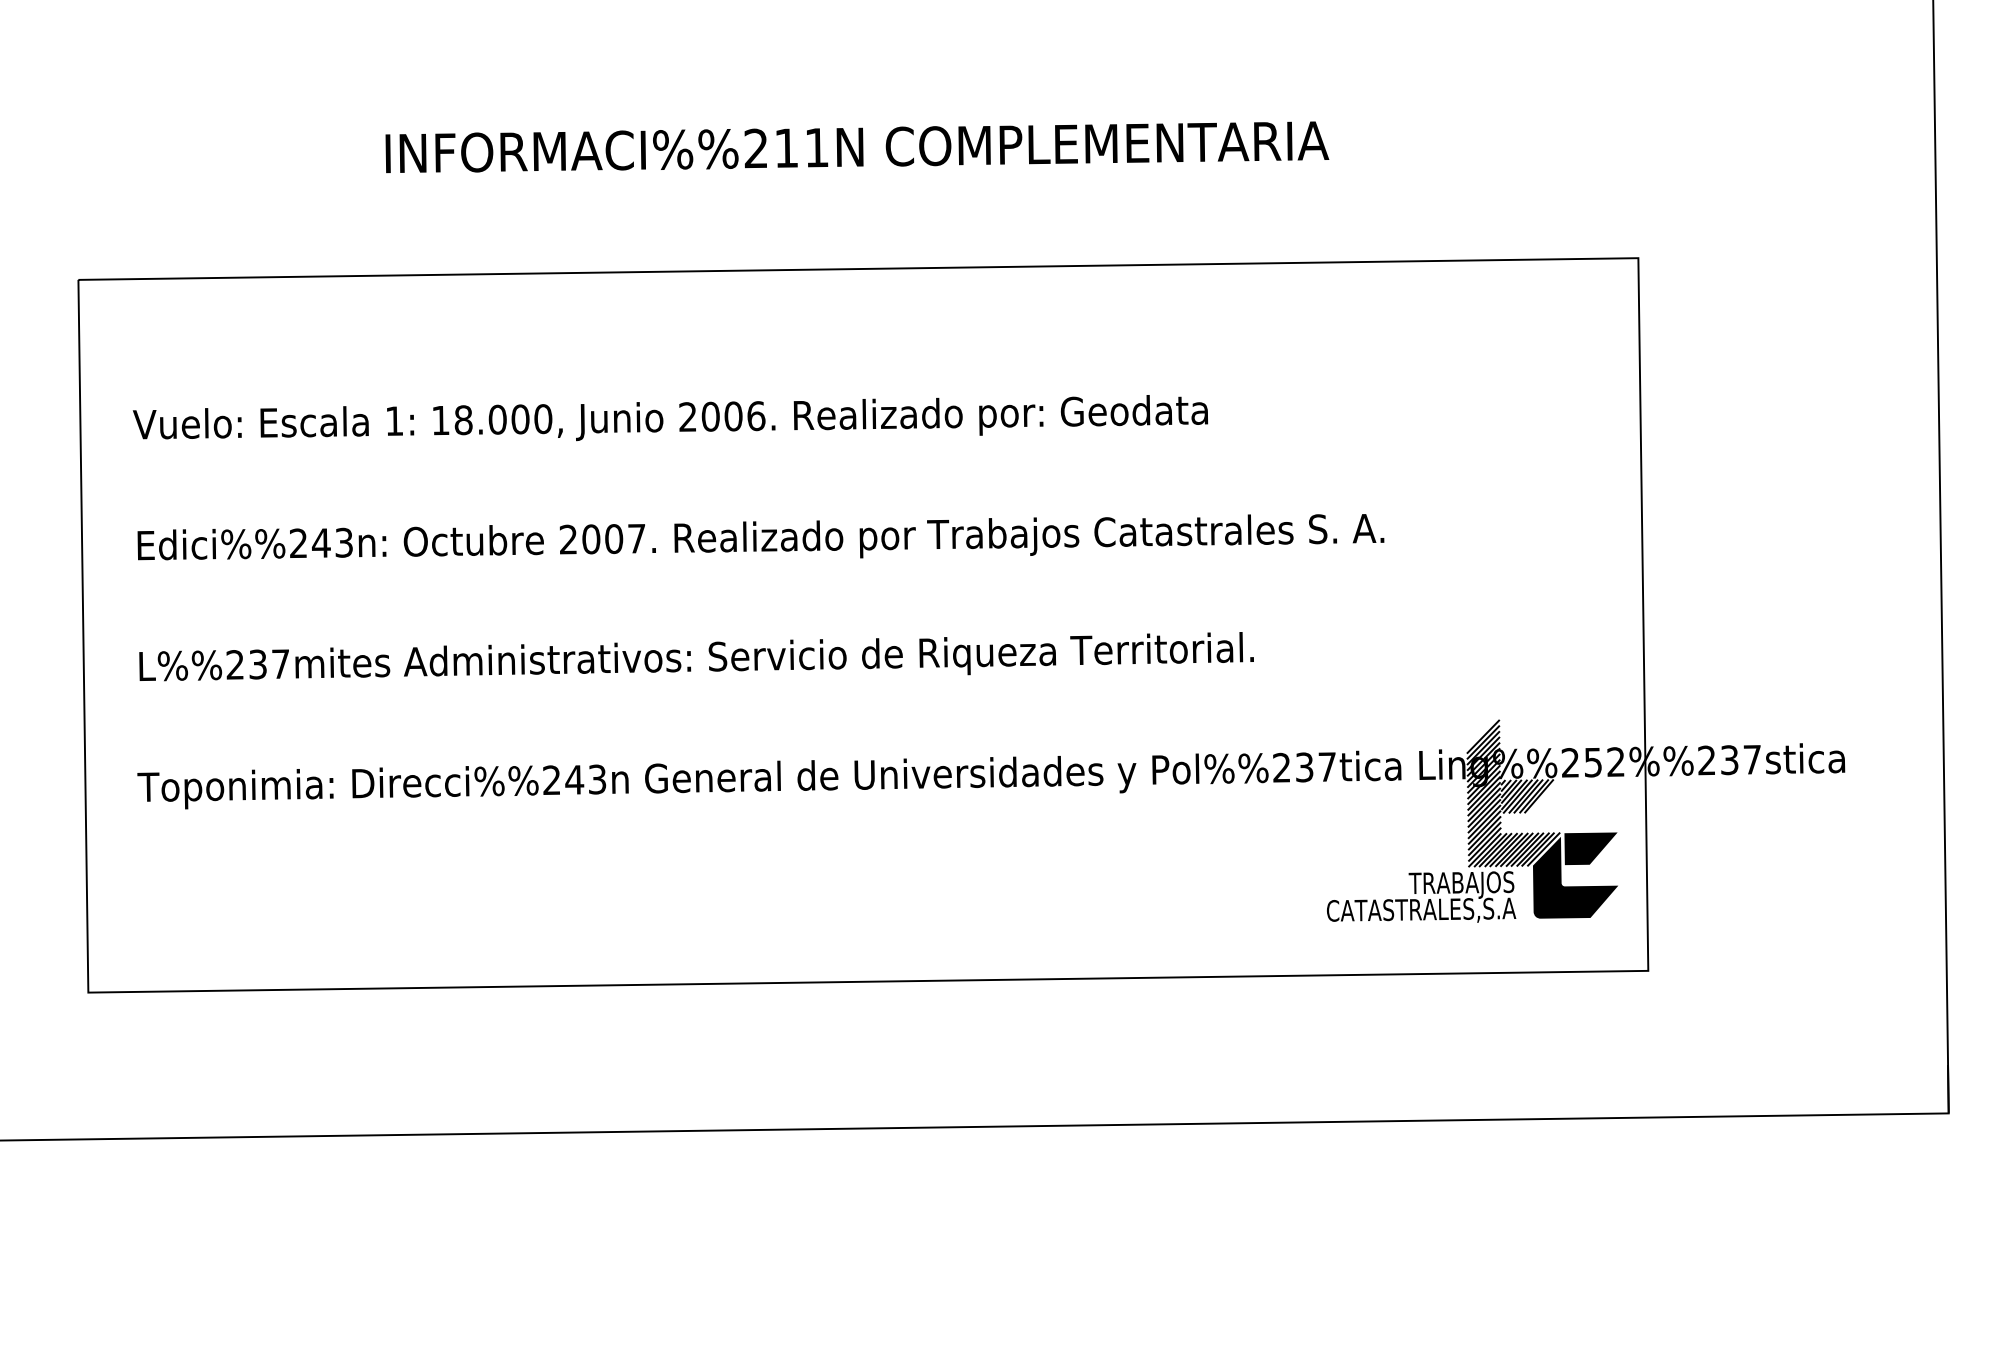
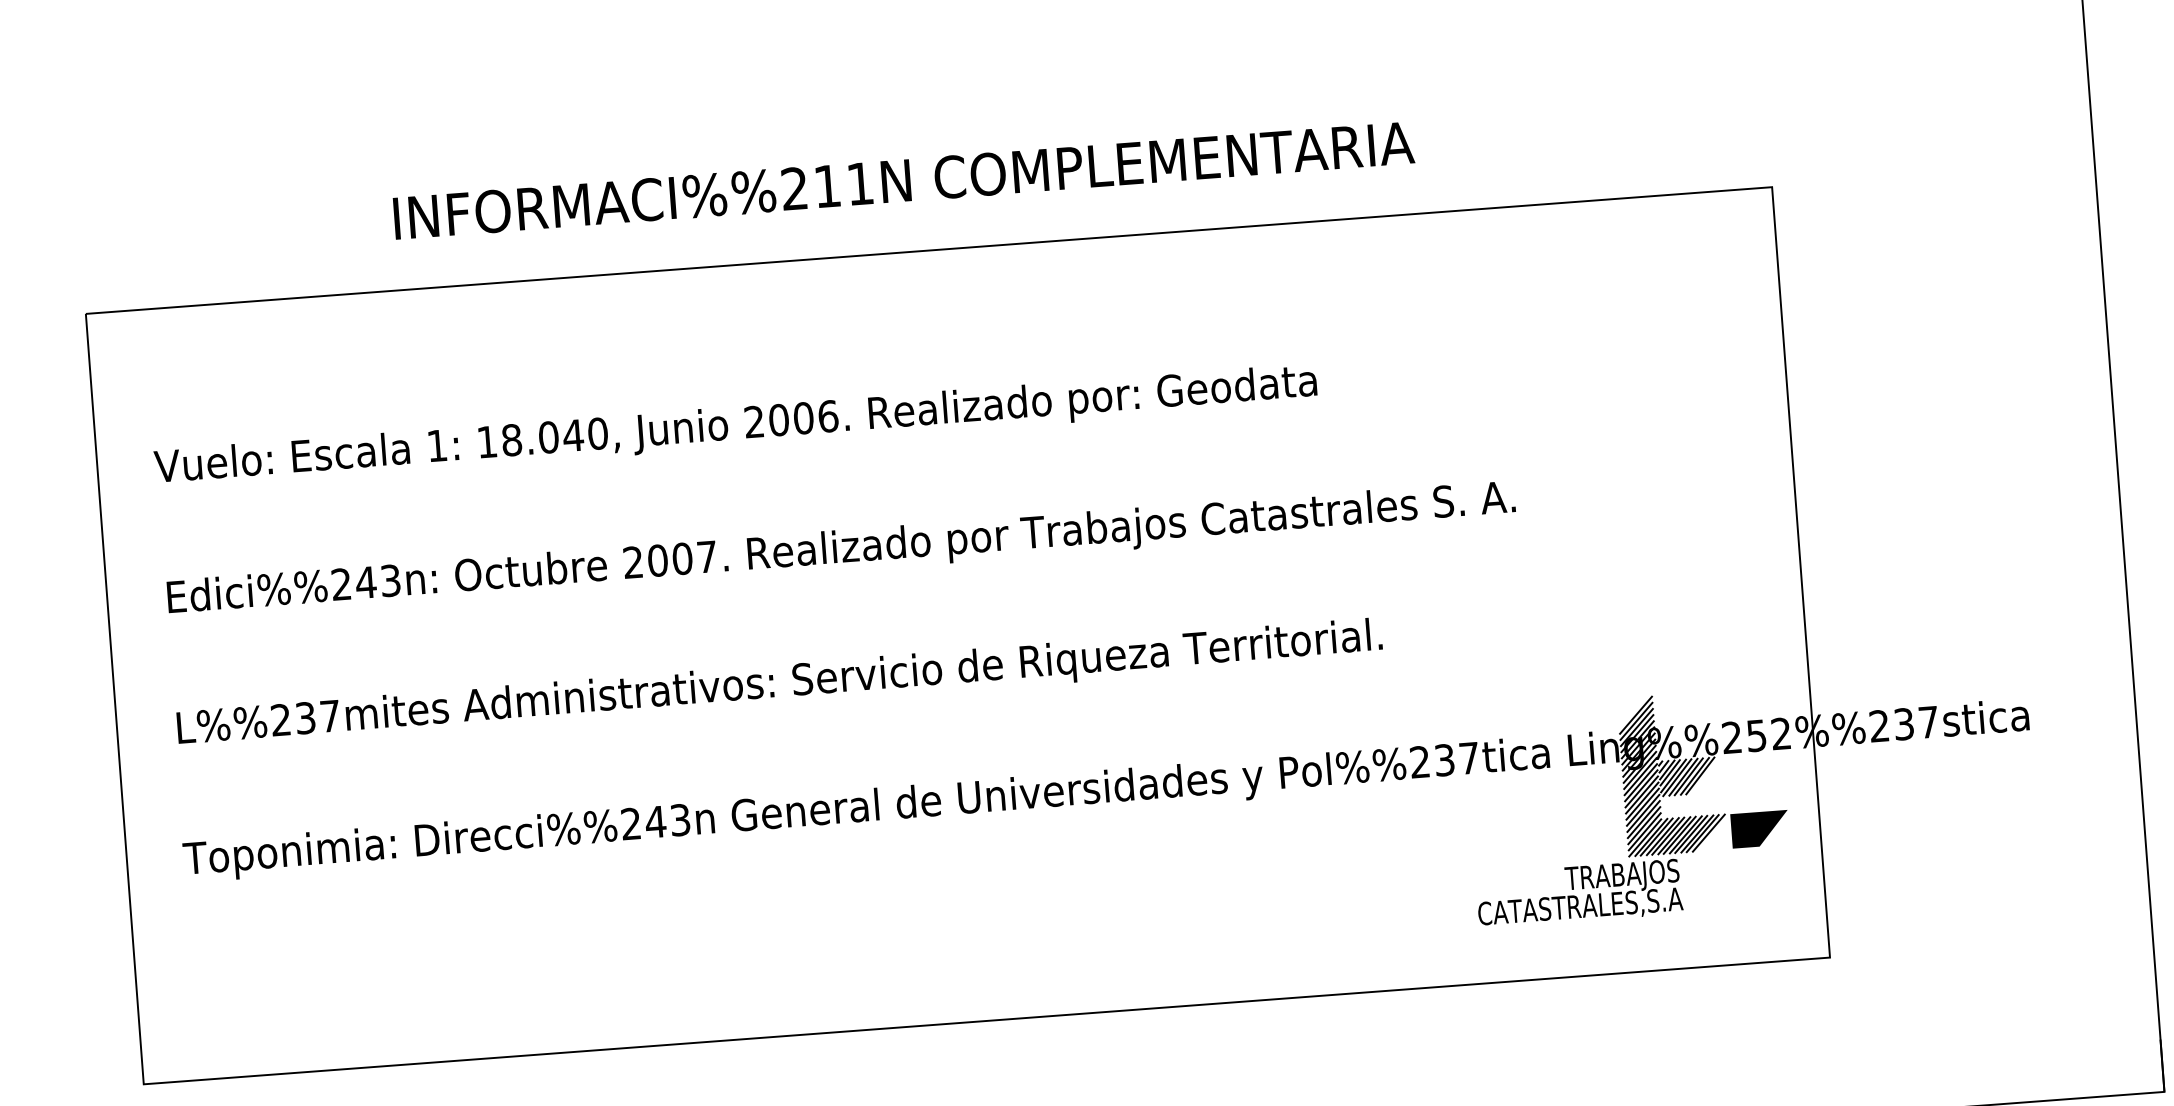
text: (857, 147) -> (904, 180), moved
text: (520, 419) -> (573, 435), 18.000, -> 18.040,
fill: (1575, 877) -> (1745, 861), removed

